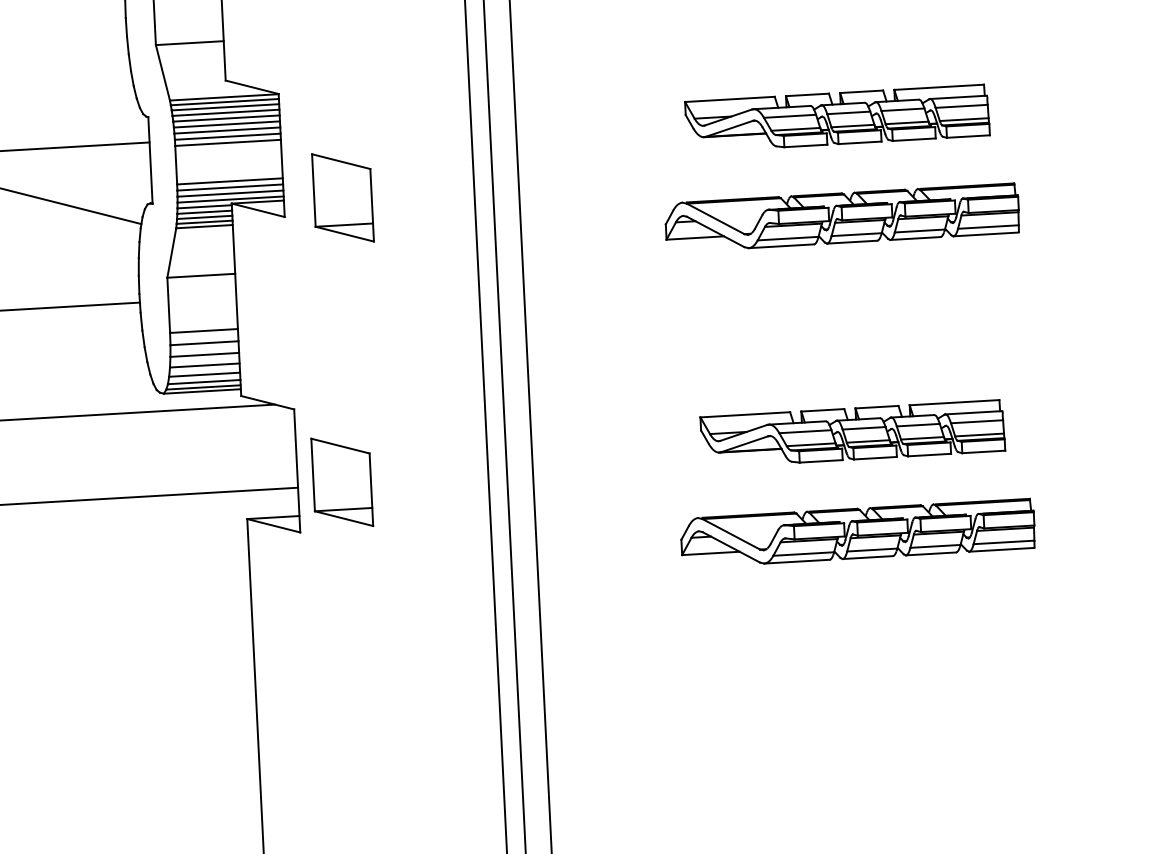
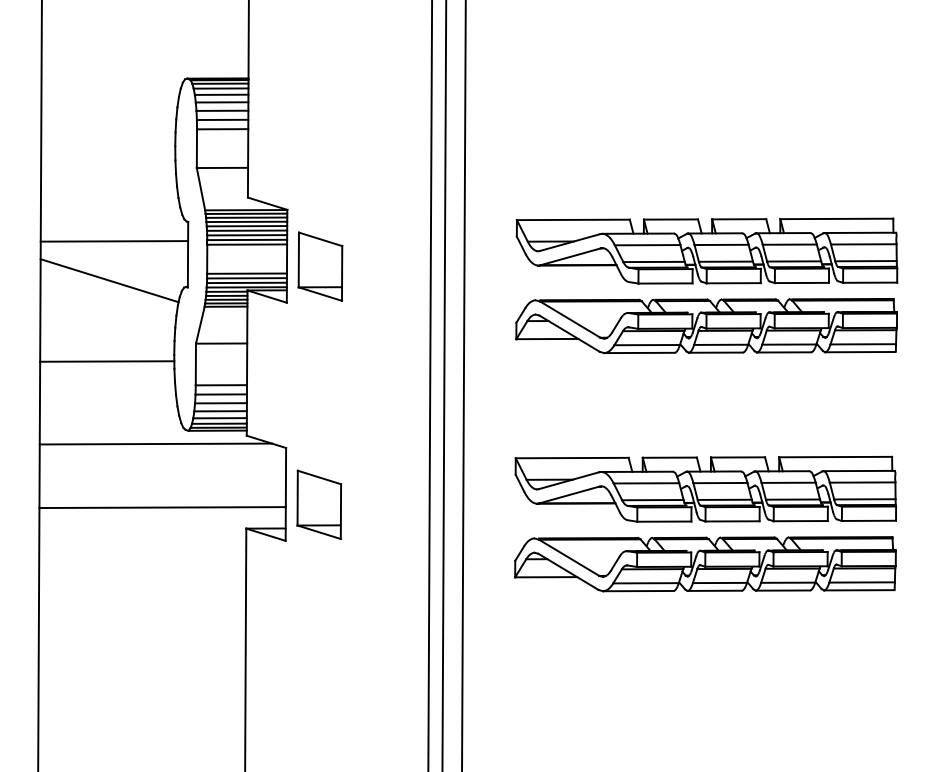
part: (836, 117) -> (706, 250), size x1.67
part: (343, 197) -> (320, 266), moved
part: (842, 218) -> (706, 326), size x1.43
part: (852, 432) -> (705, 488), size x1.67
part: (857, 533) -> (705, 564), size x1.43

